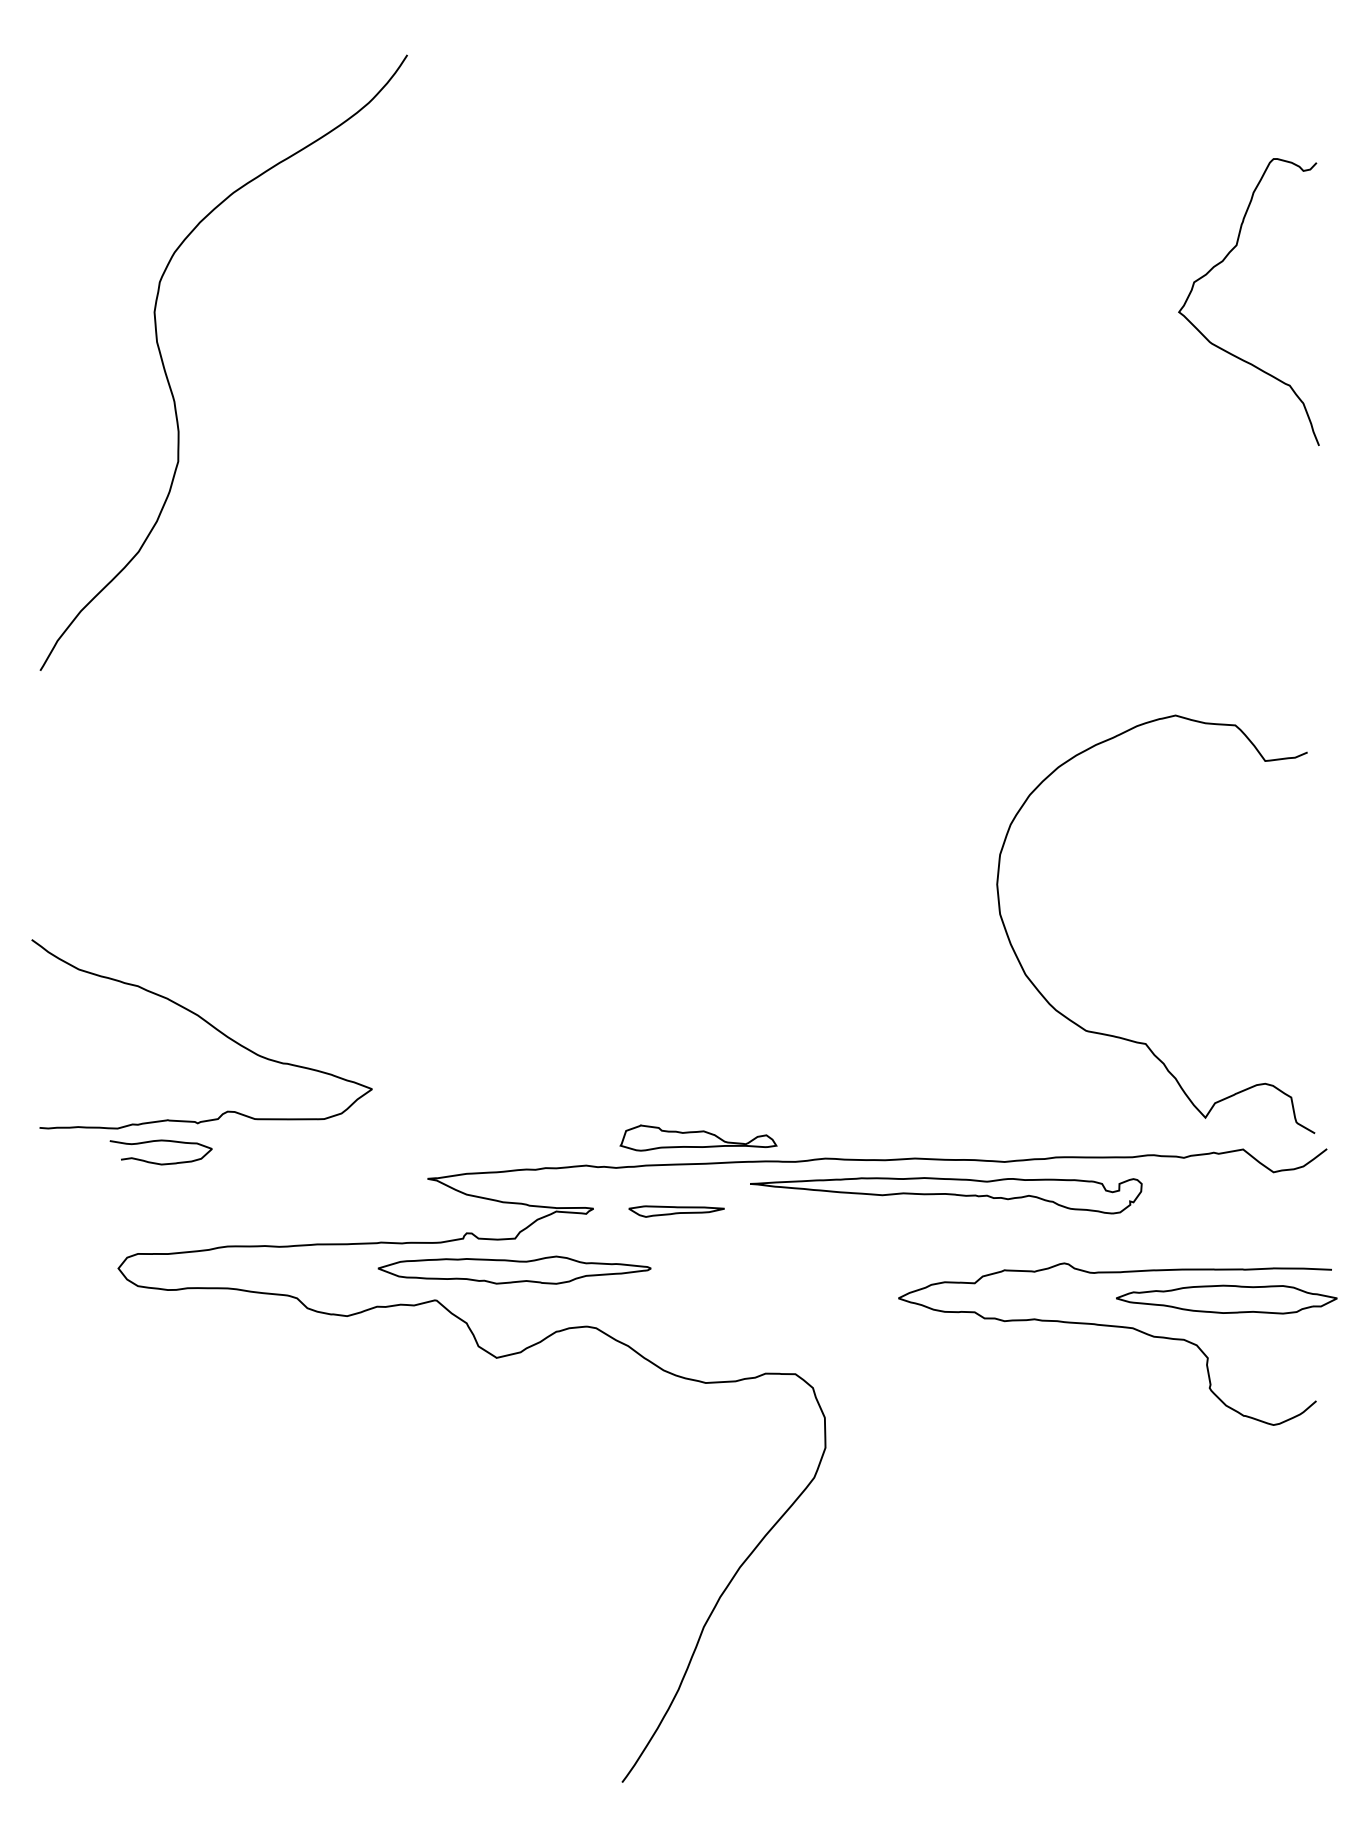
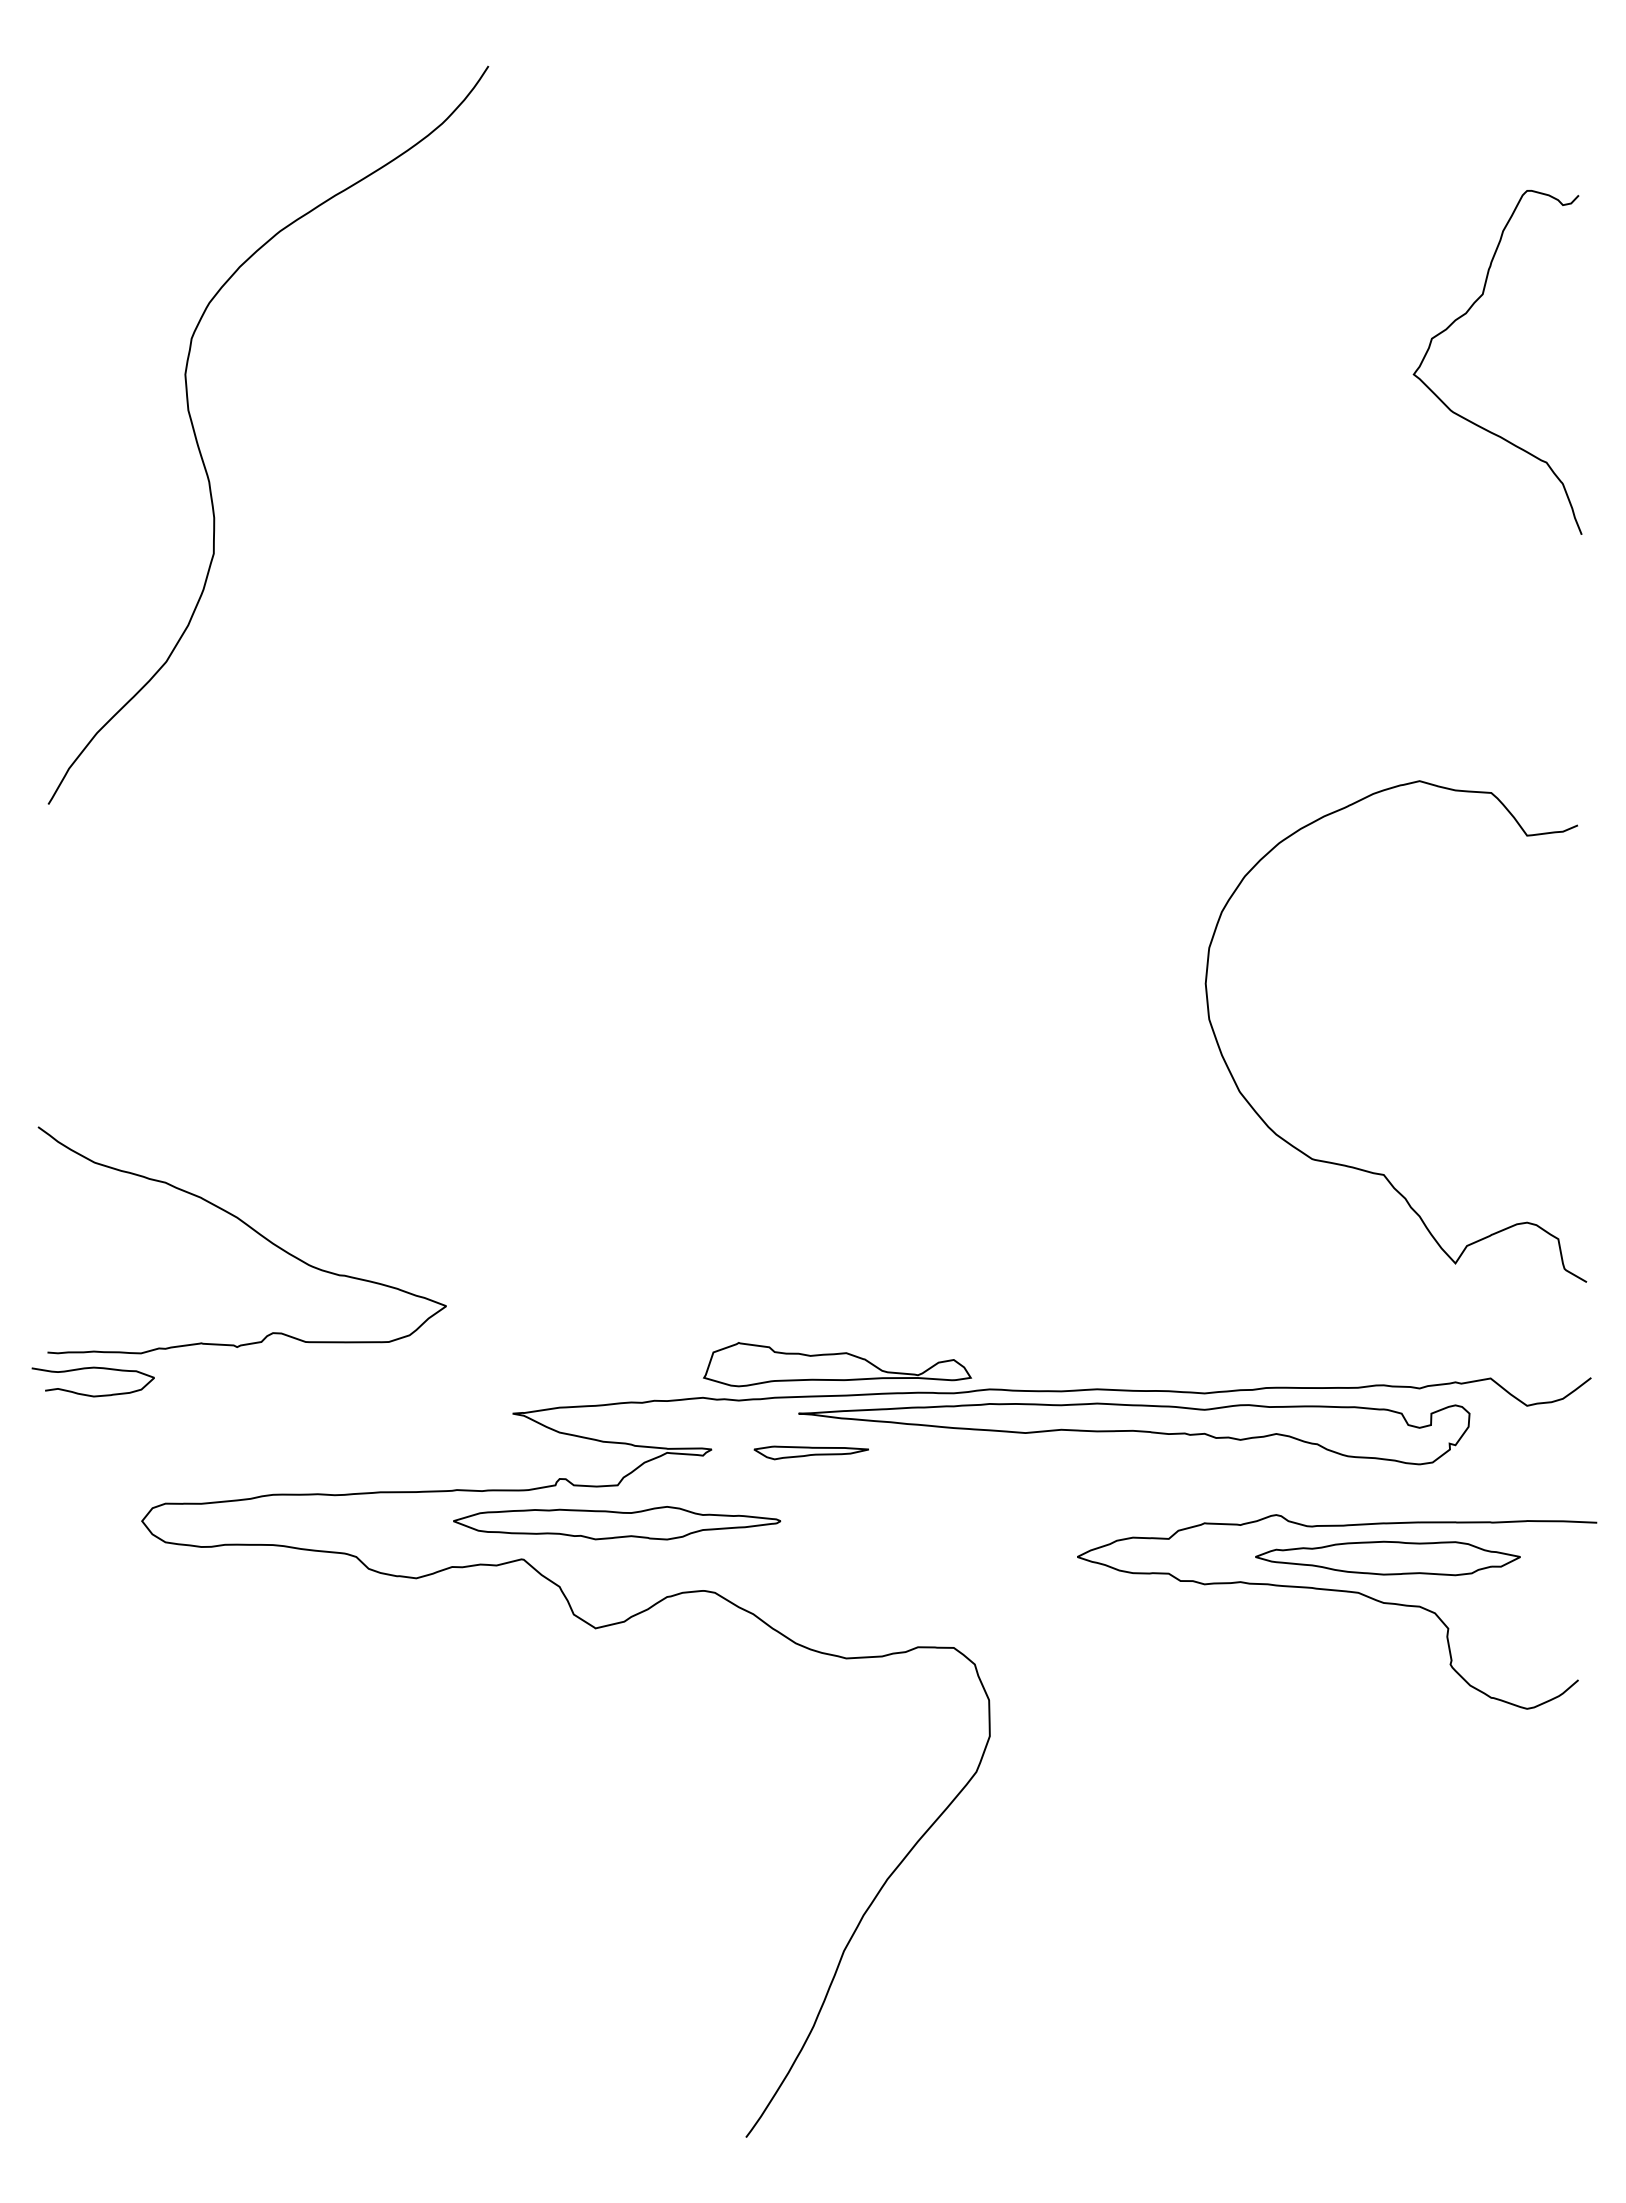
curve: (1123, 1037) -> (1357, 1167), moved
part: (698, 1137) -> (837, 1364), size x1.43
curve: (160, 1141) -> (92, 1368), moved
part: (946, 1195) -> (1134, 1433), size x1.43
part: (1226, 1299) -> (1387, 1558), moved

